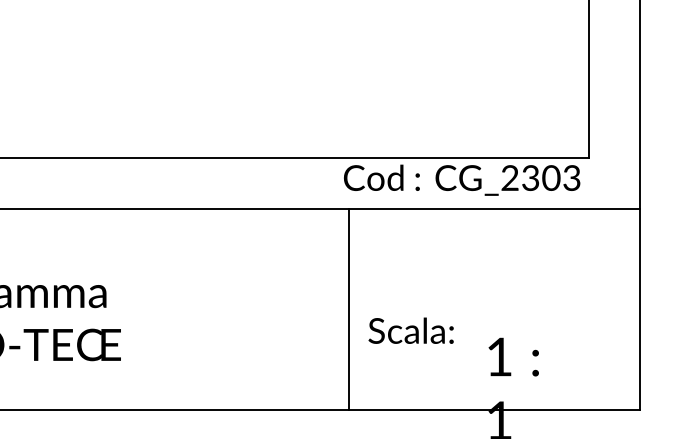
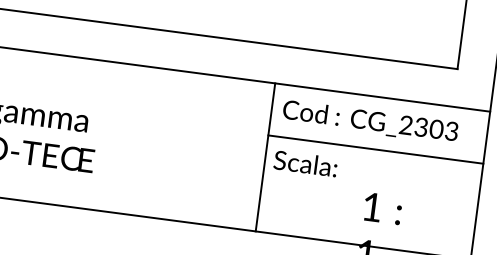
text: (462, 179) -> (370, 121), moved
line: (493, 279) -> (375, 149), added
text: (410, 330) -> (305, 163), moved

